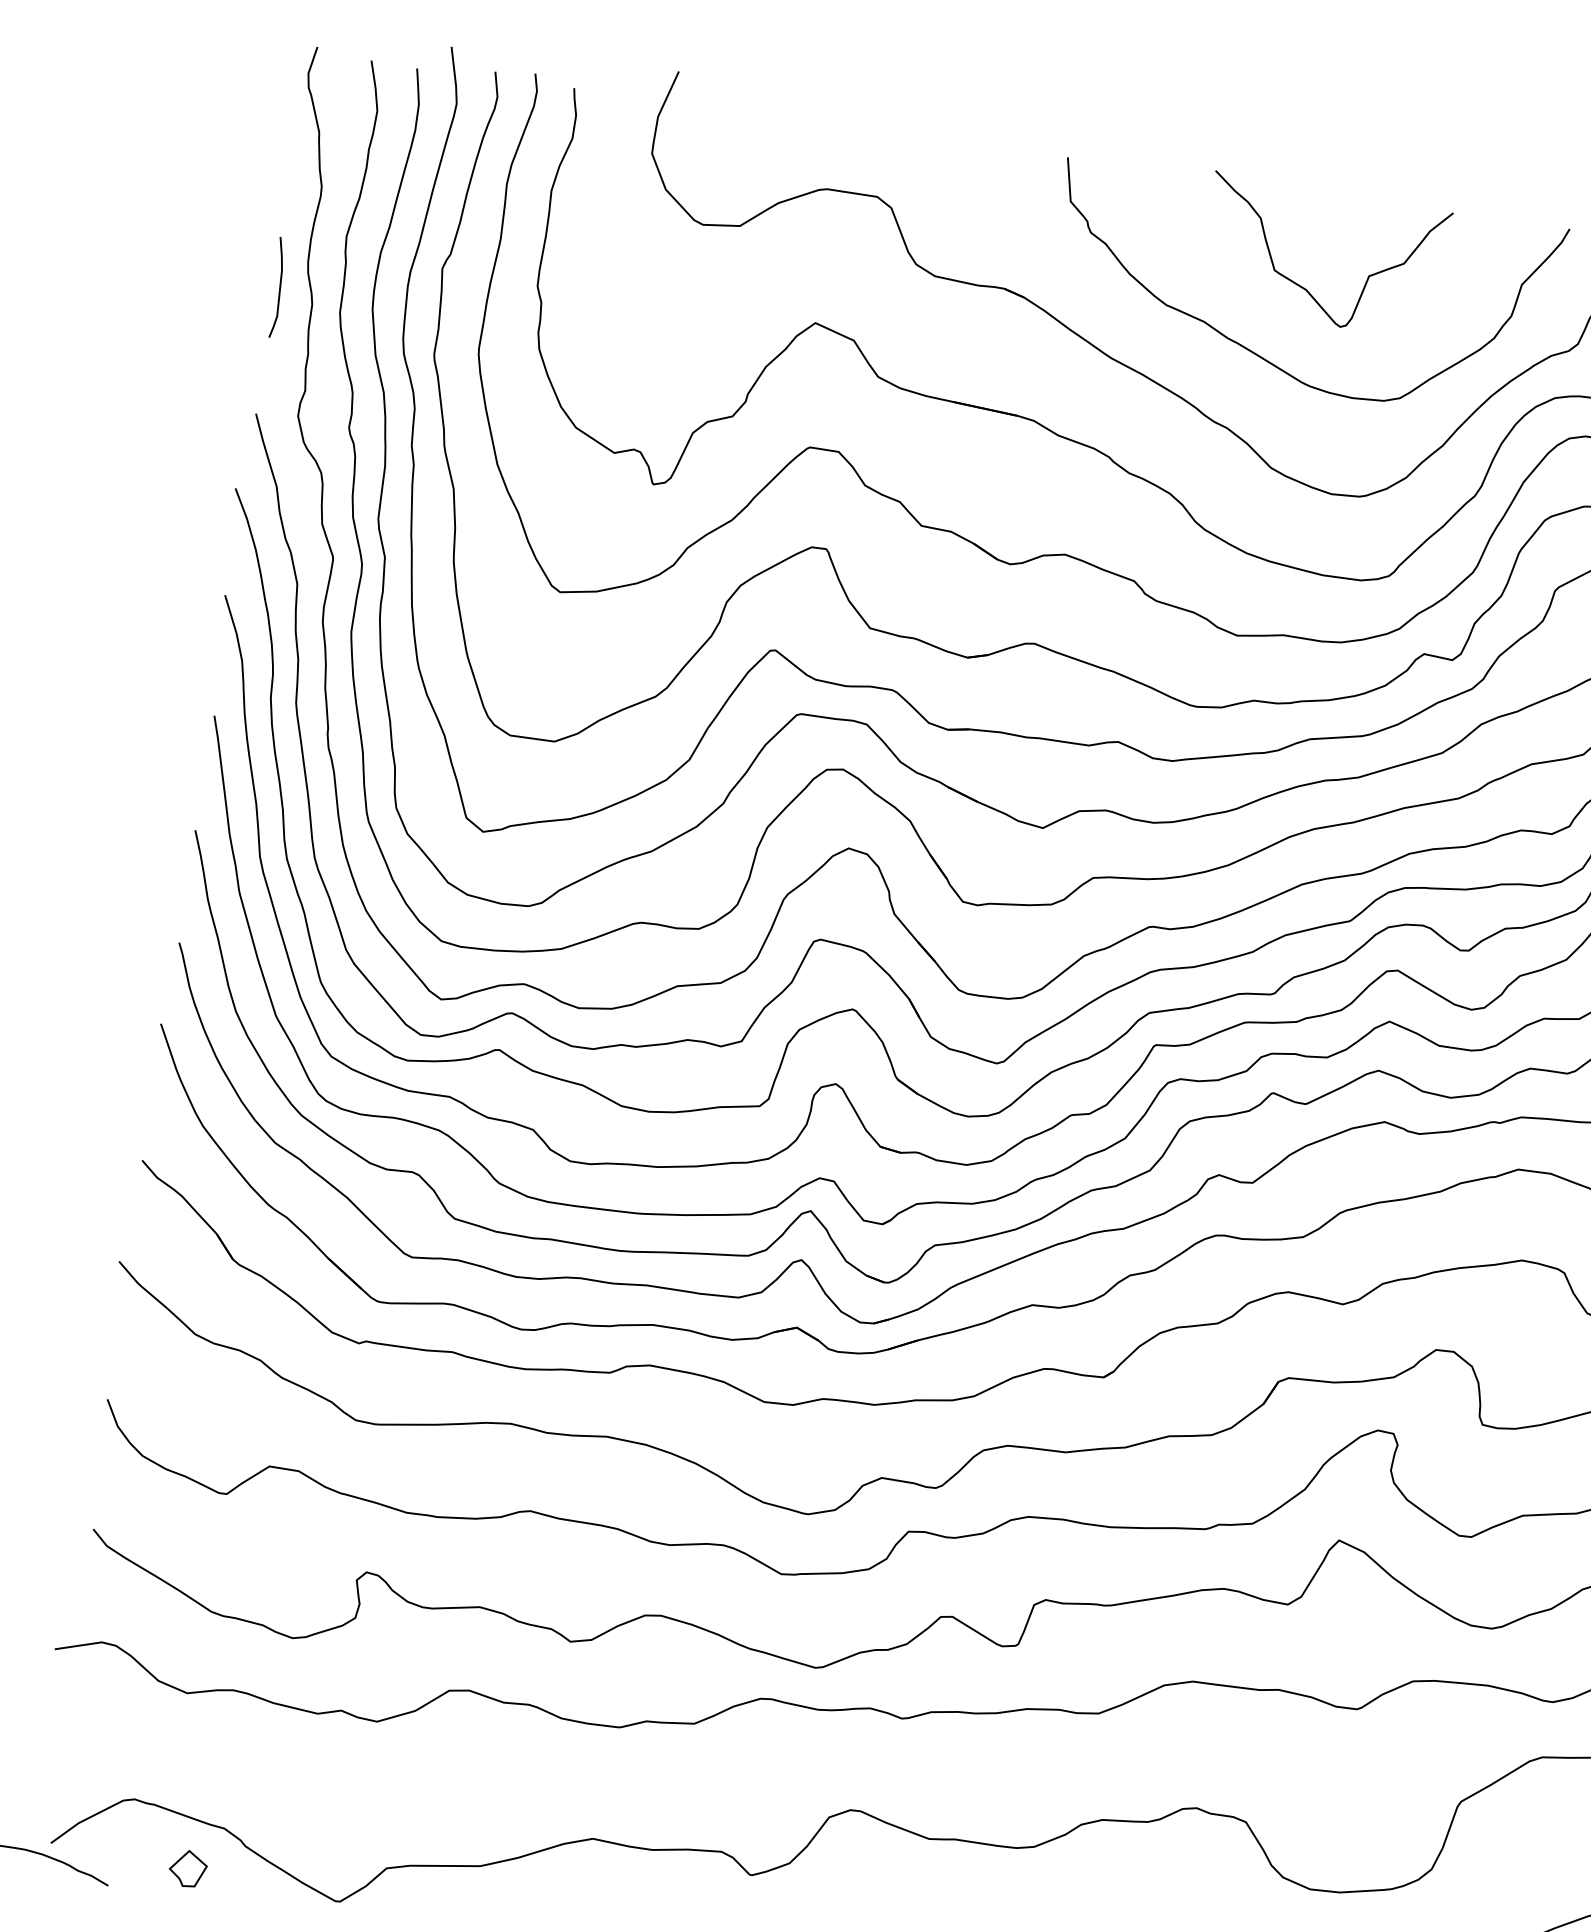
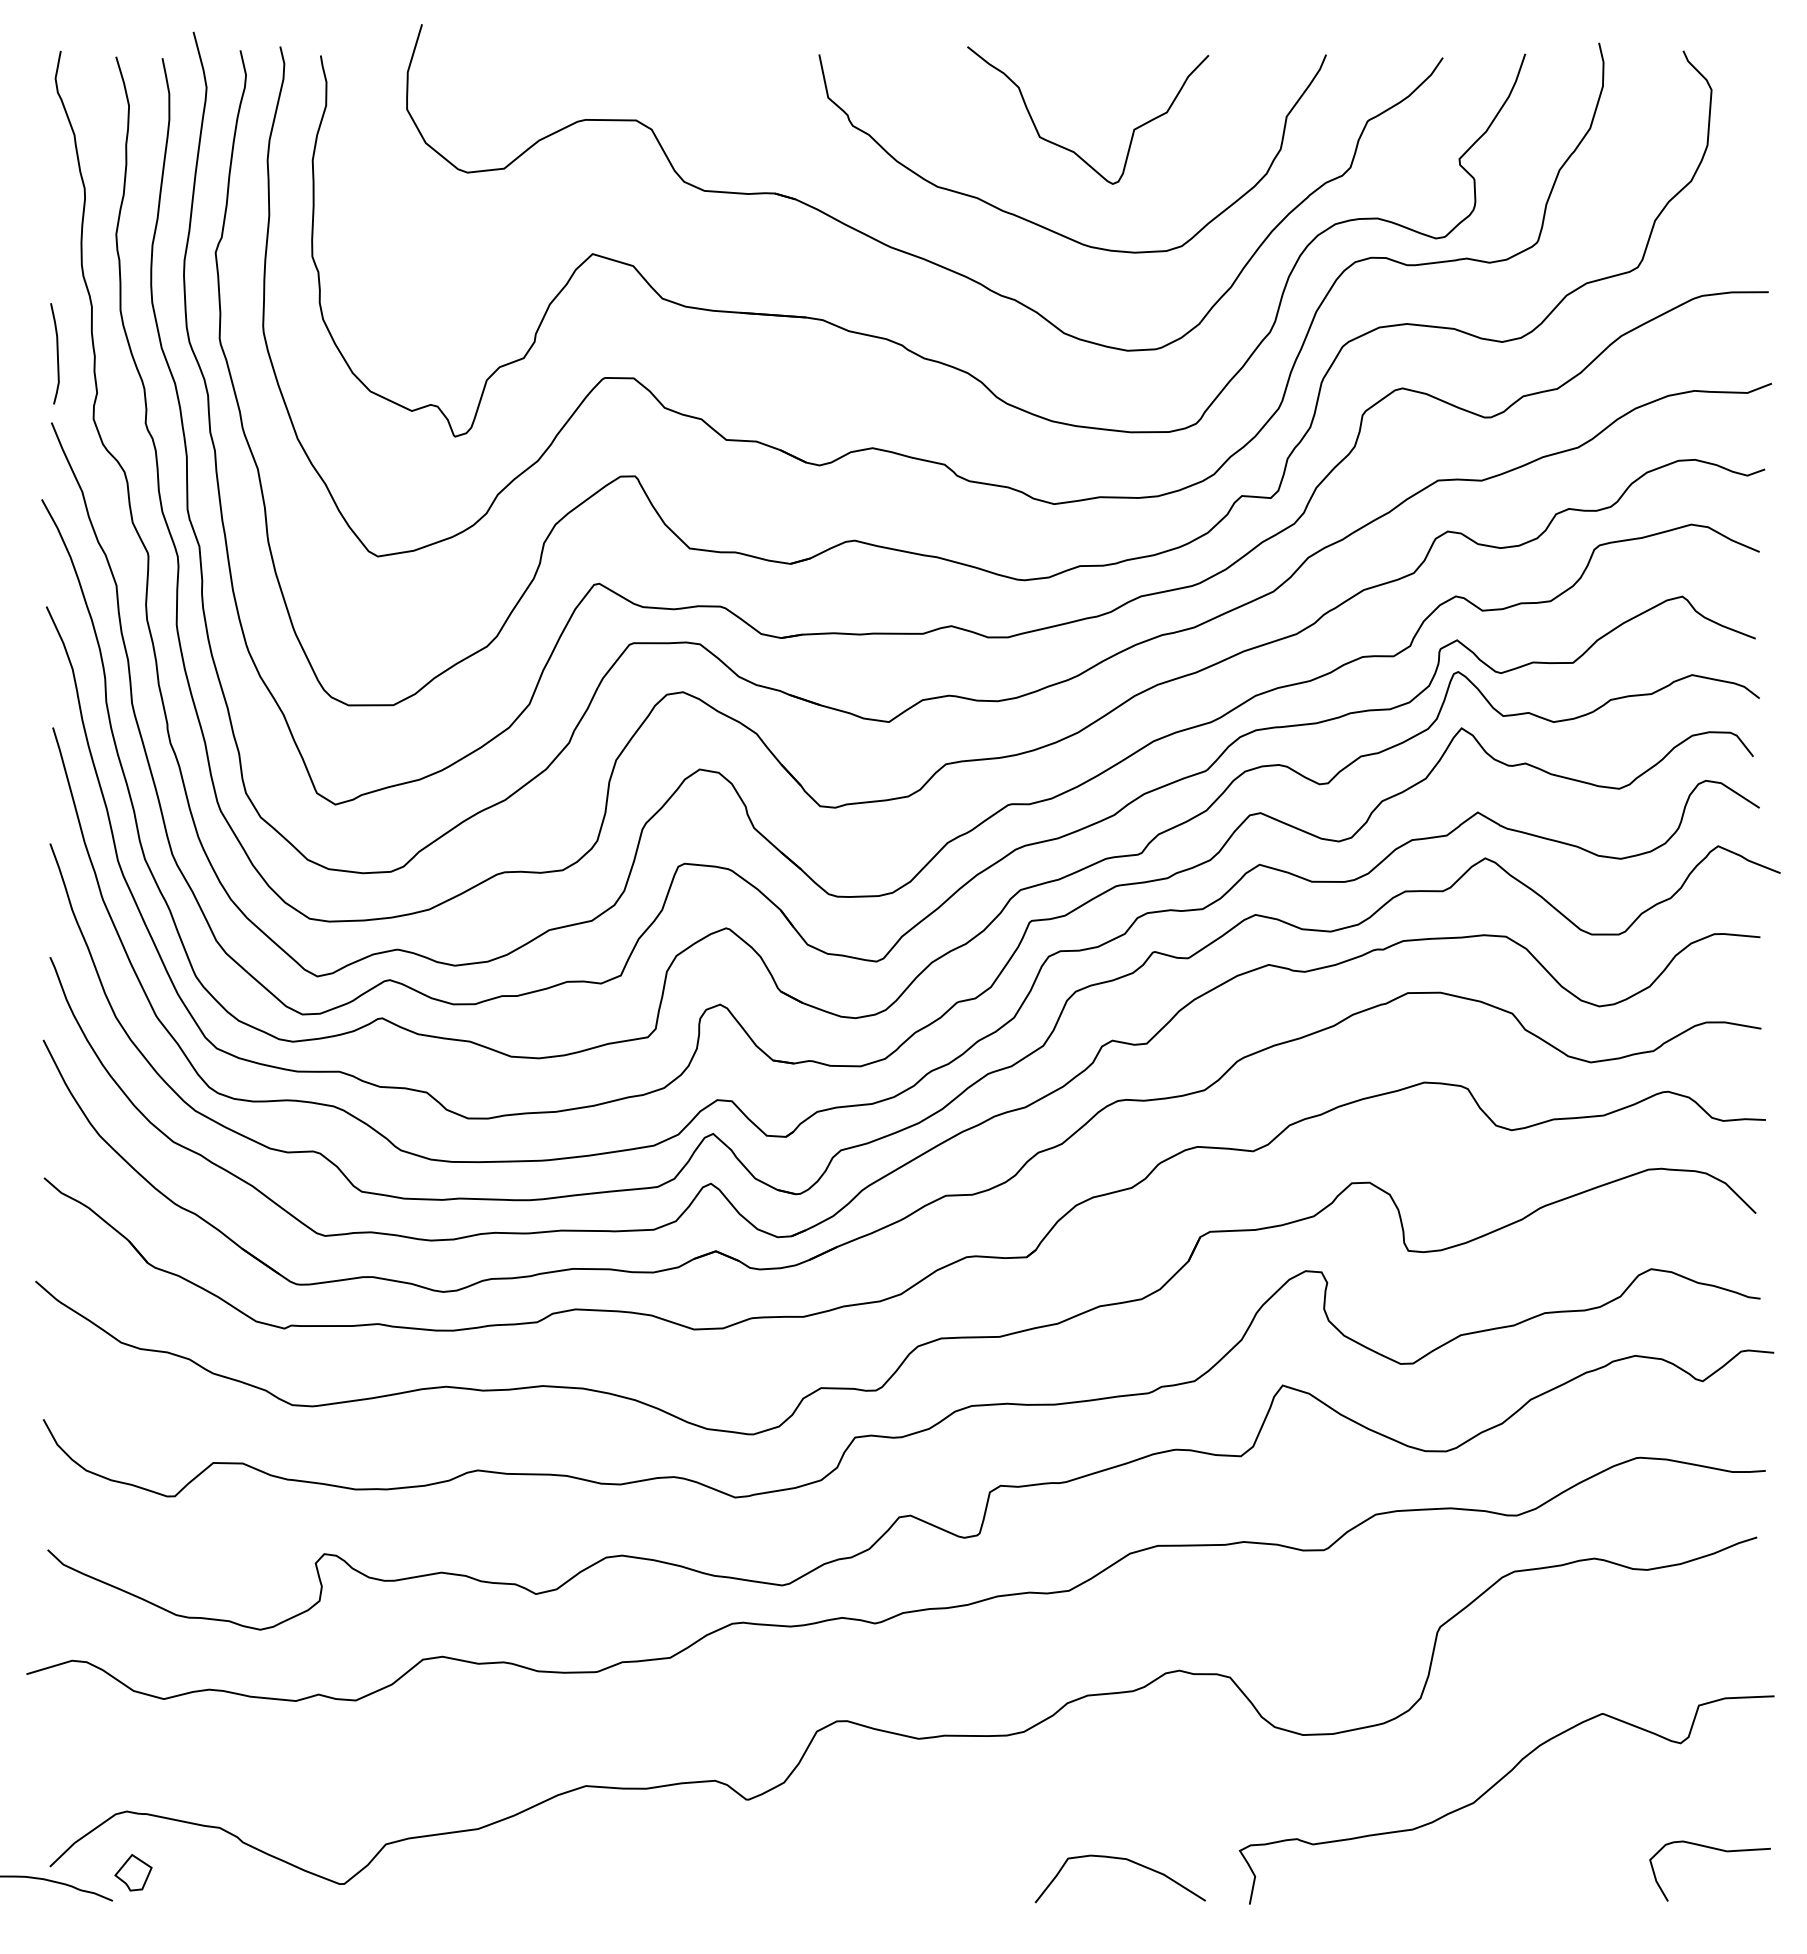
curve: (278, 287) -> (56, 353), moved
part: (188, 1868) -> (133, 1872), moved

